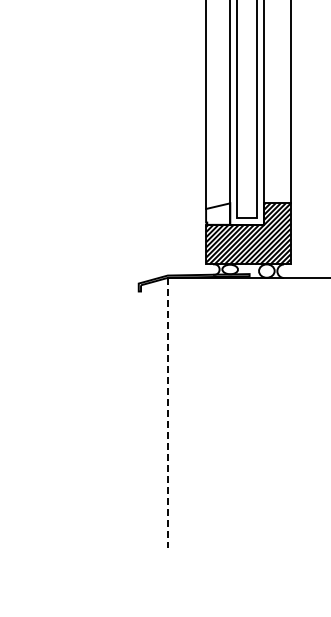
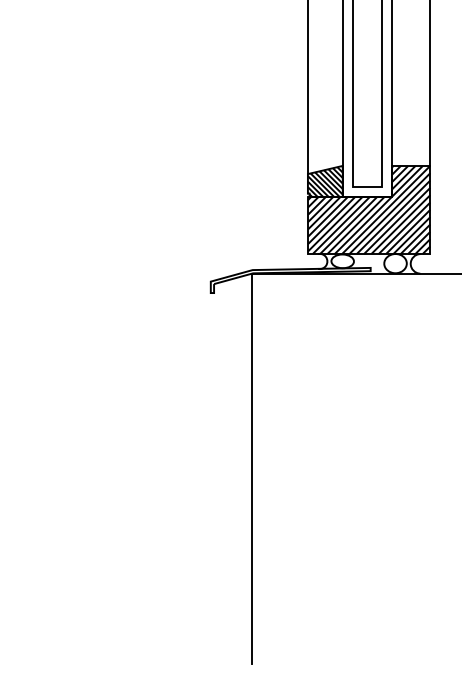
hatch: (218, 213) -> (325, 180), added
line: (167, 413) -> (252, 468), dashed -> solid

